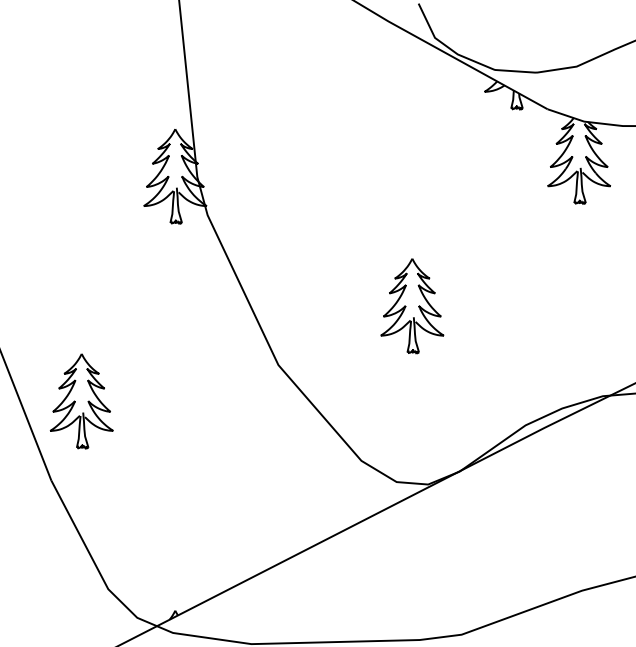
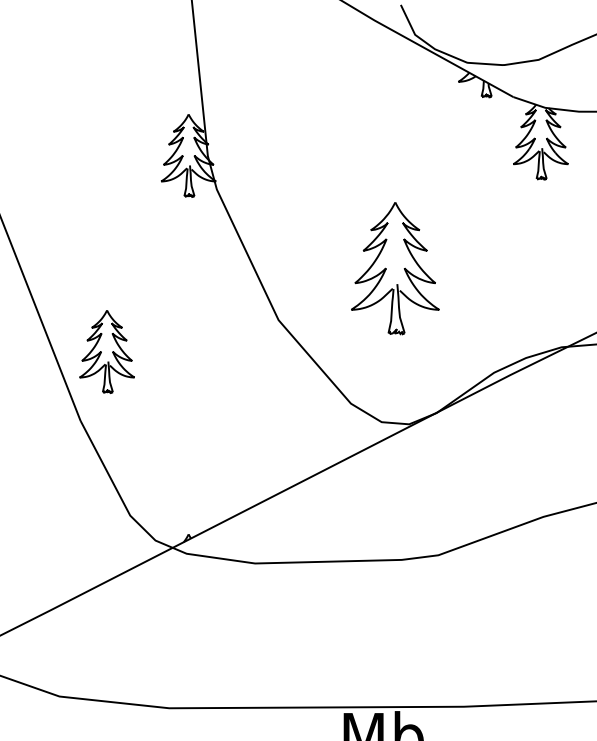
part: (412, 305) -> (395, 268), size x1.6

